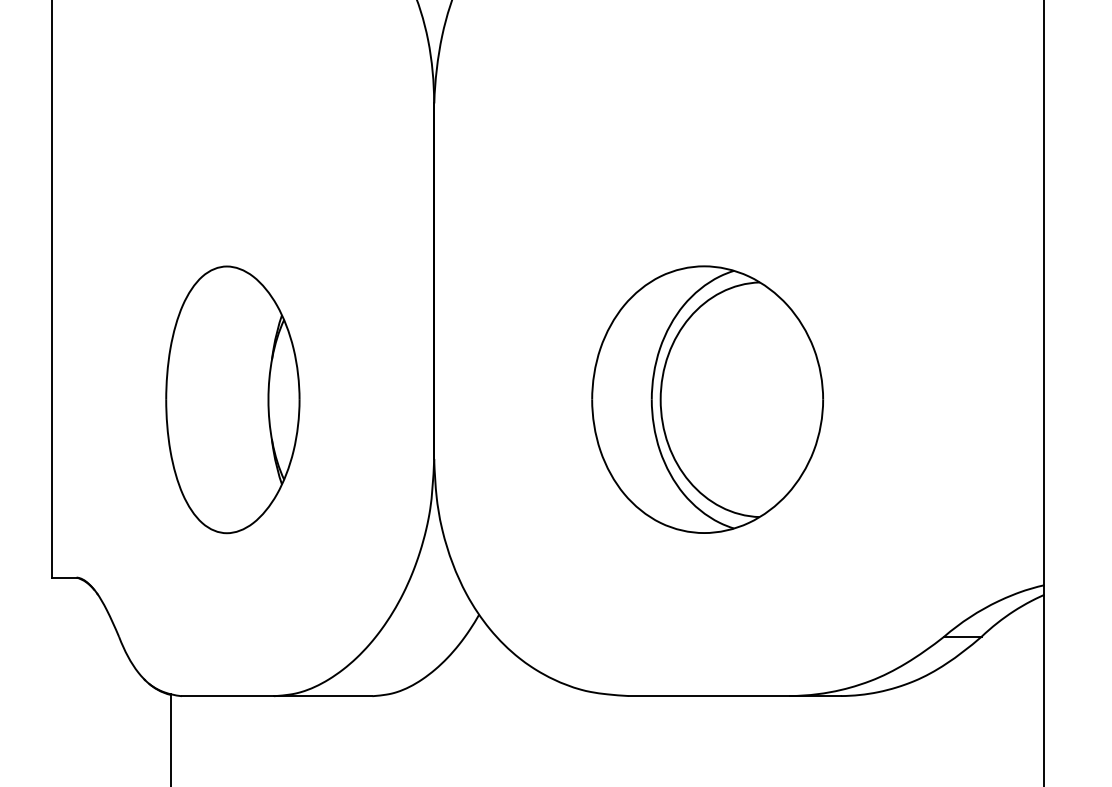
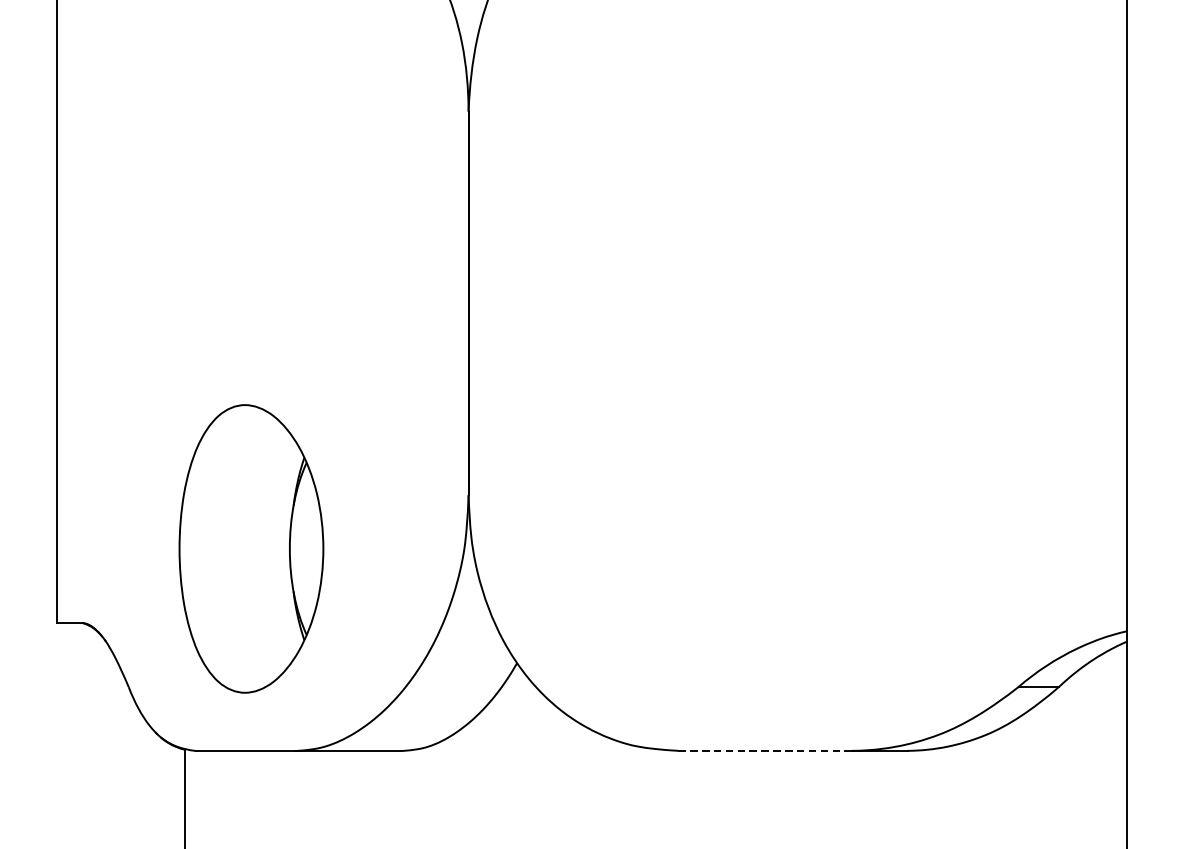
part: (232, 399) -> (251, 548), moved
part: (707, 399) -> (763, 430), removed
line: (708, 696) -> (764, 751), solid -> dashed

